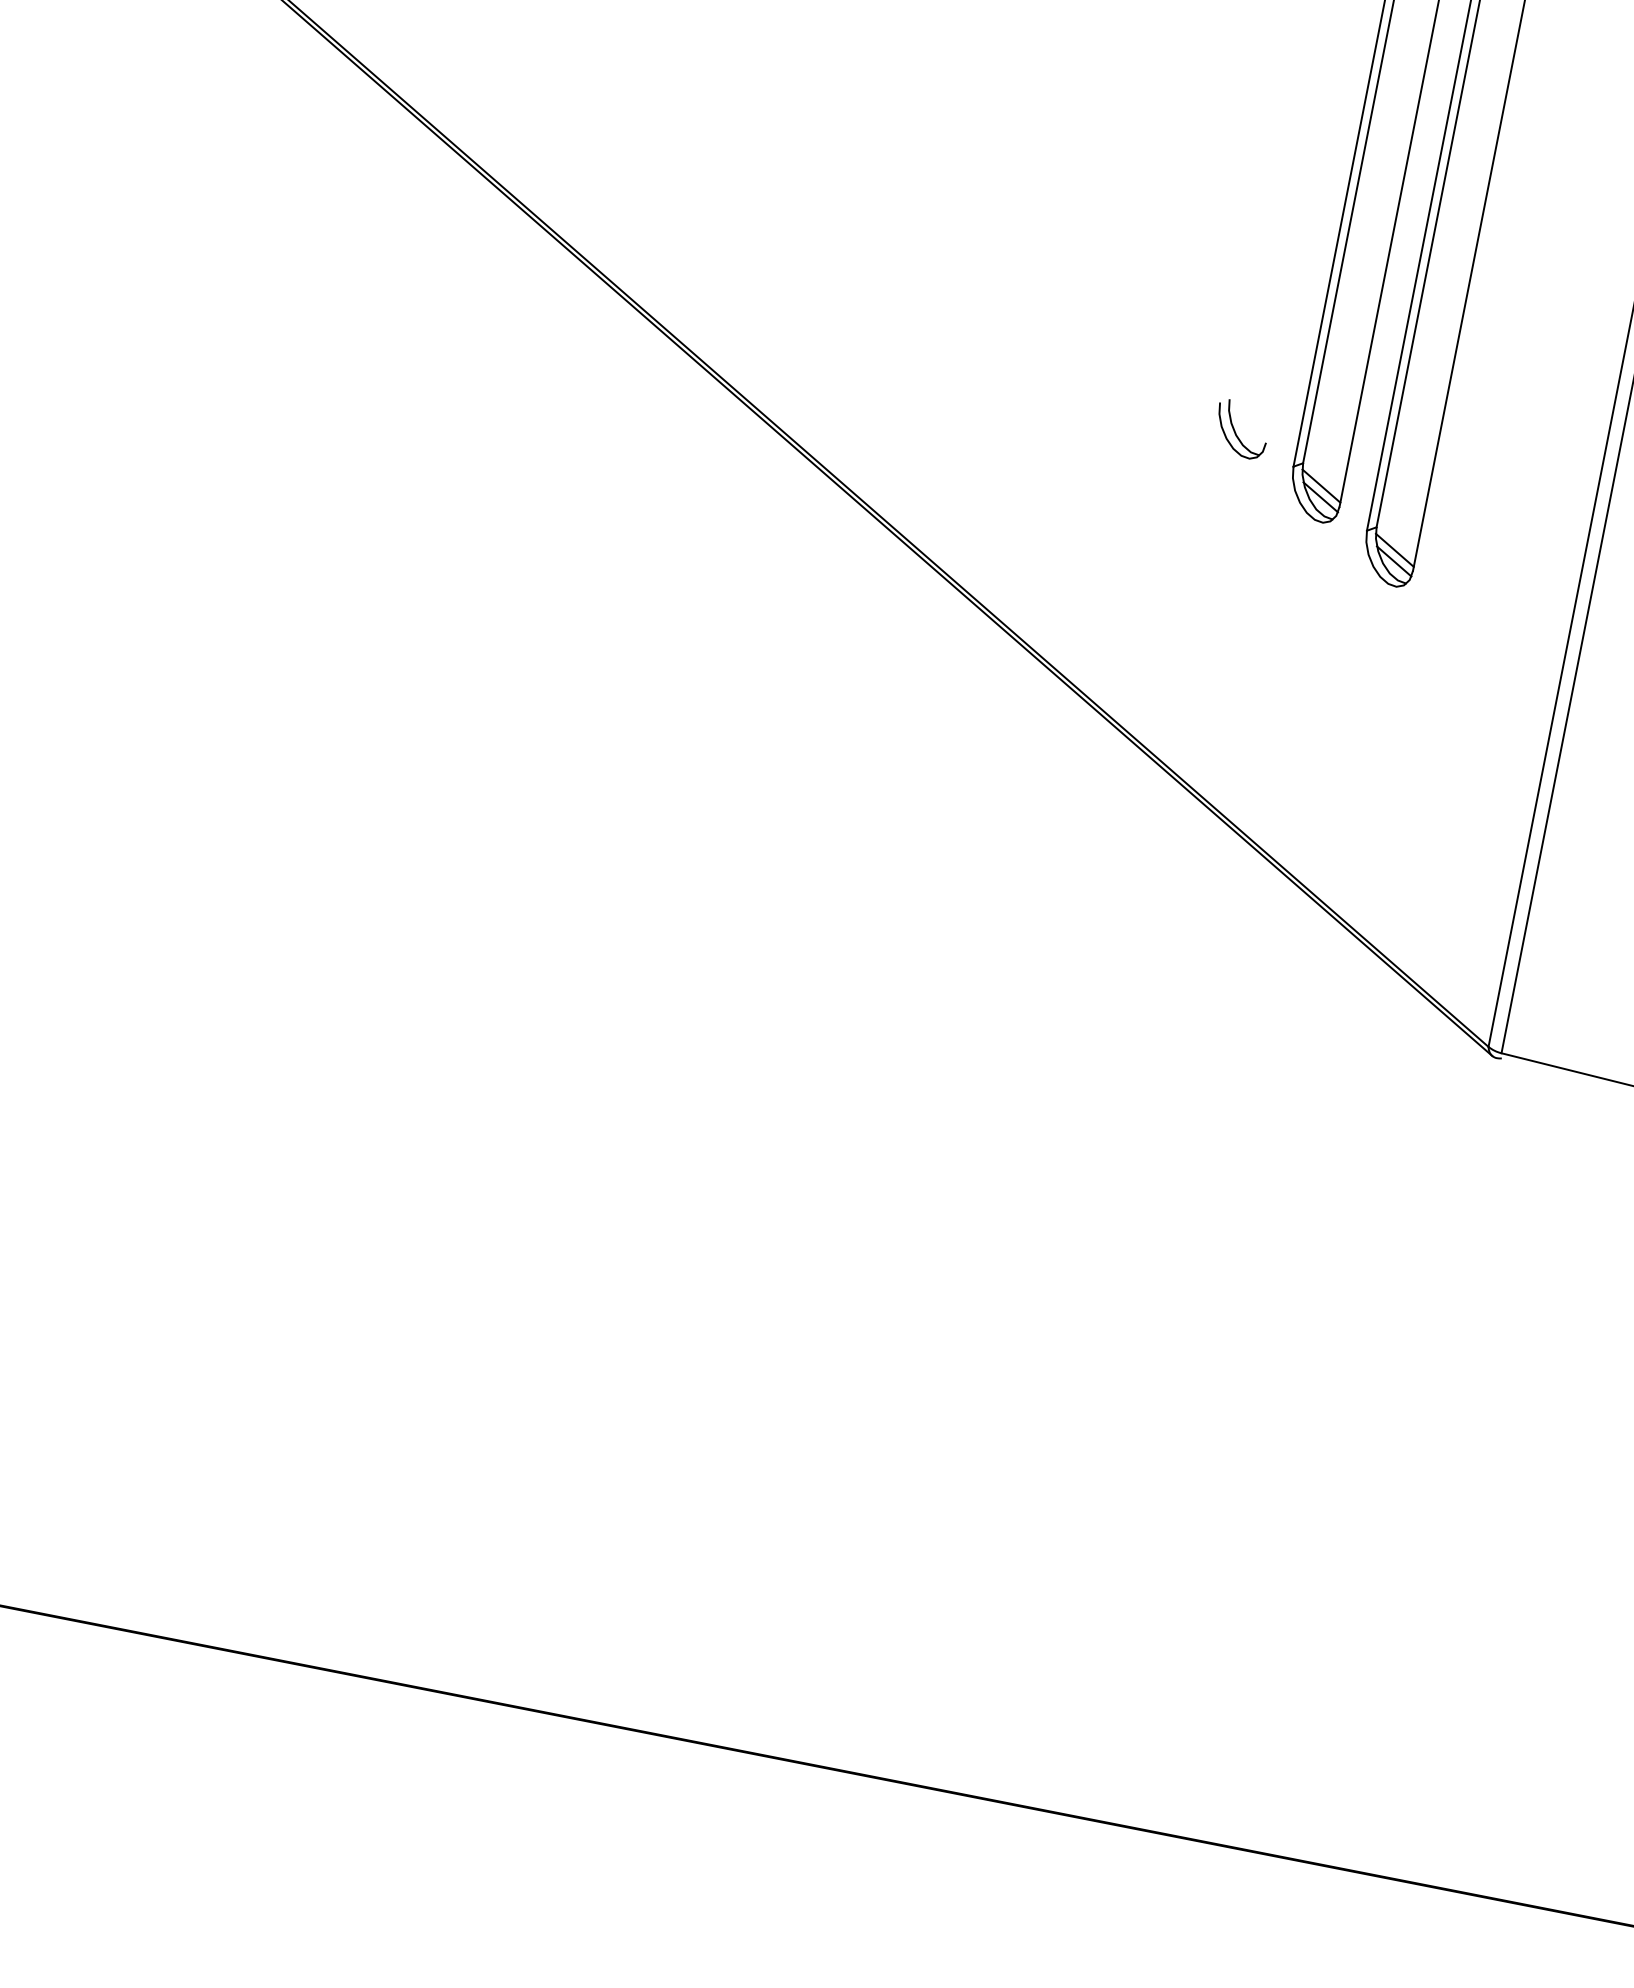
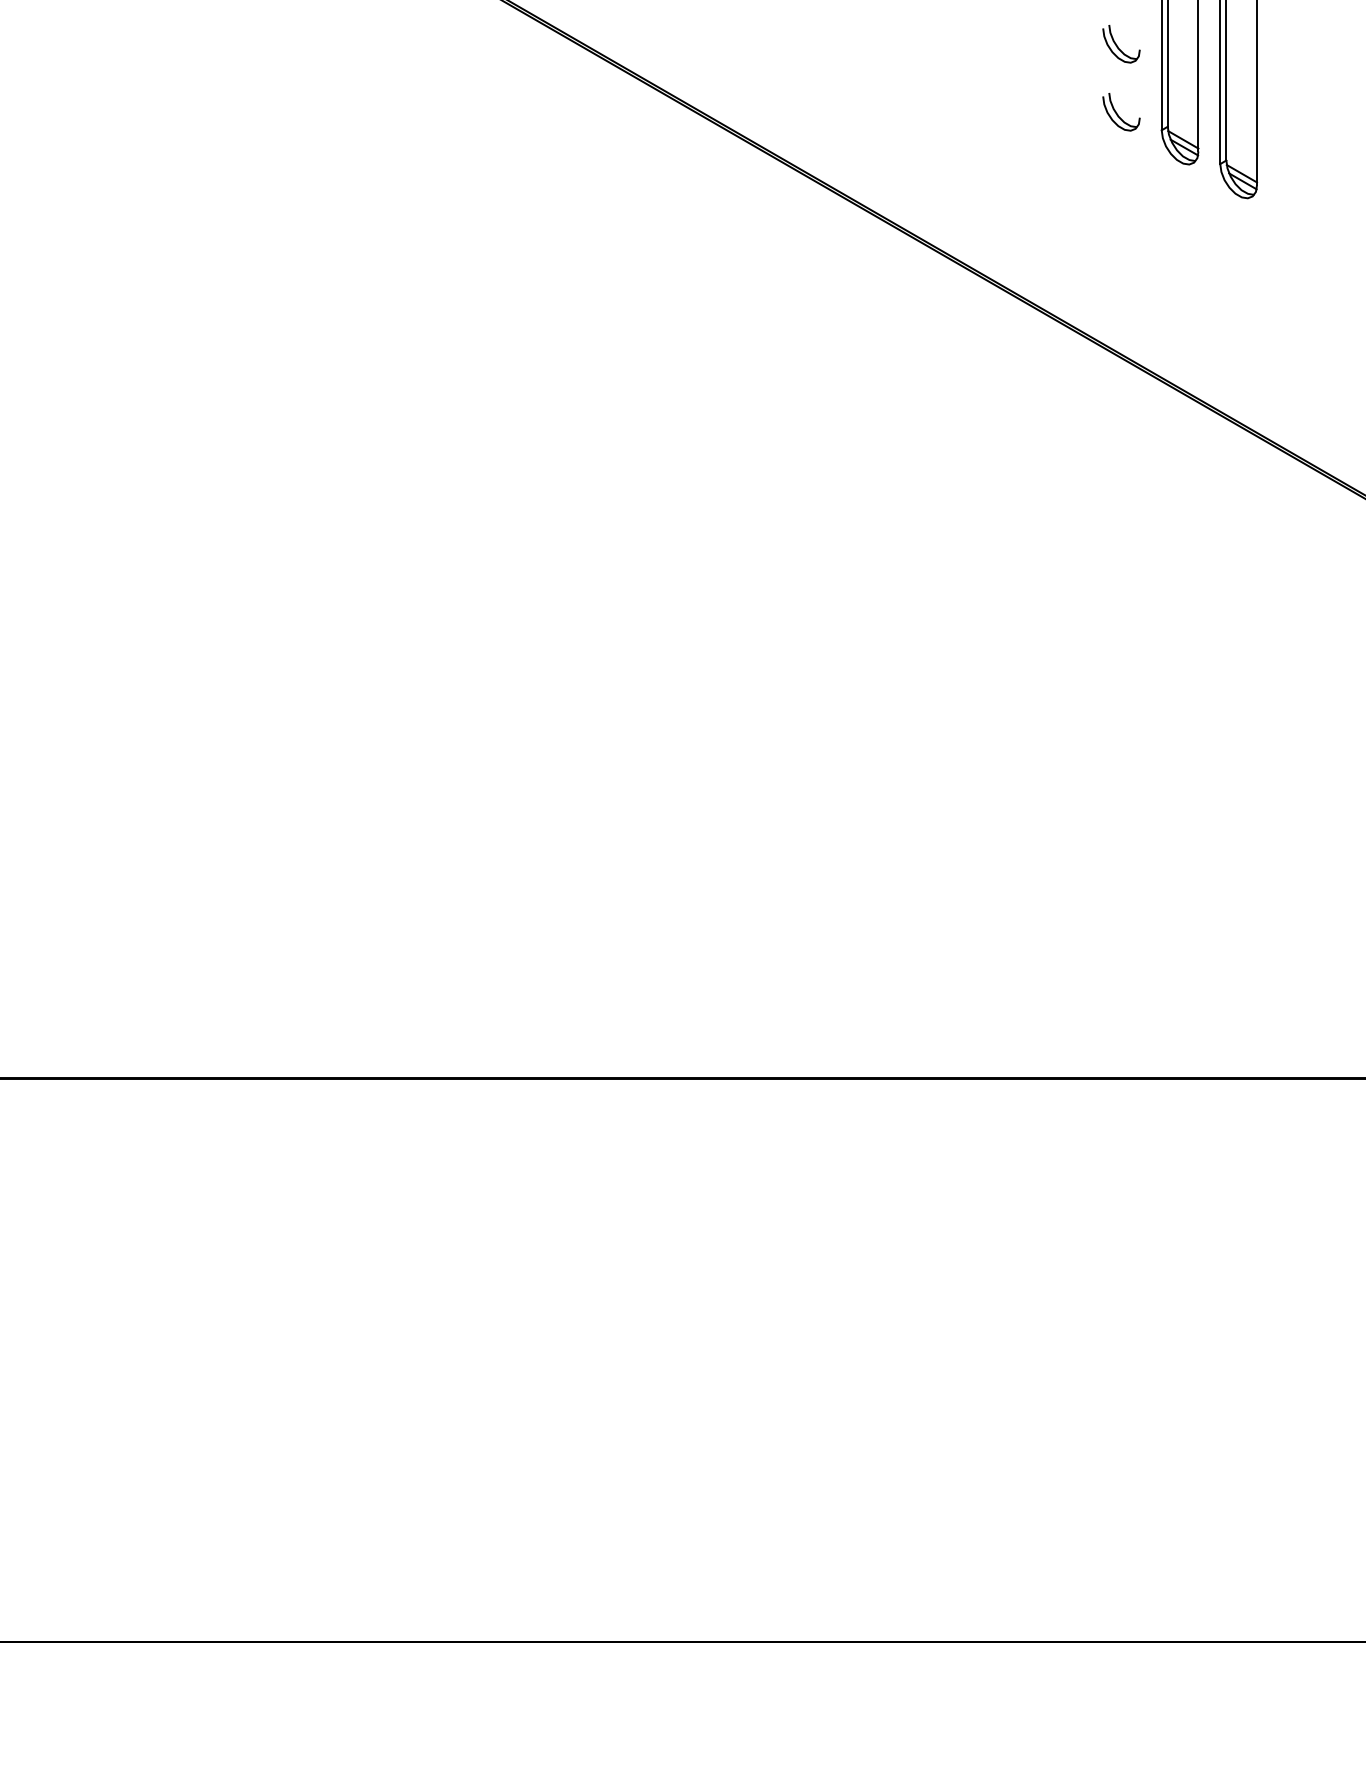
part: (1260, 334) -> (1121, 44), added

